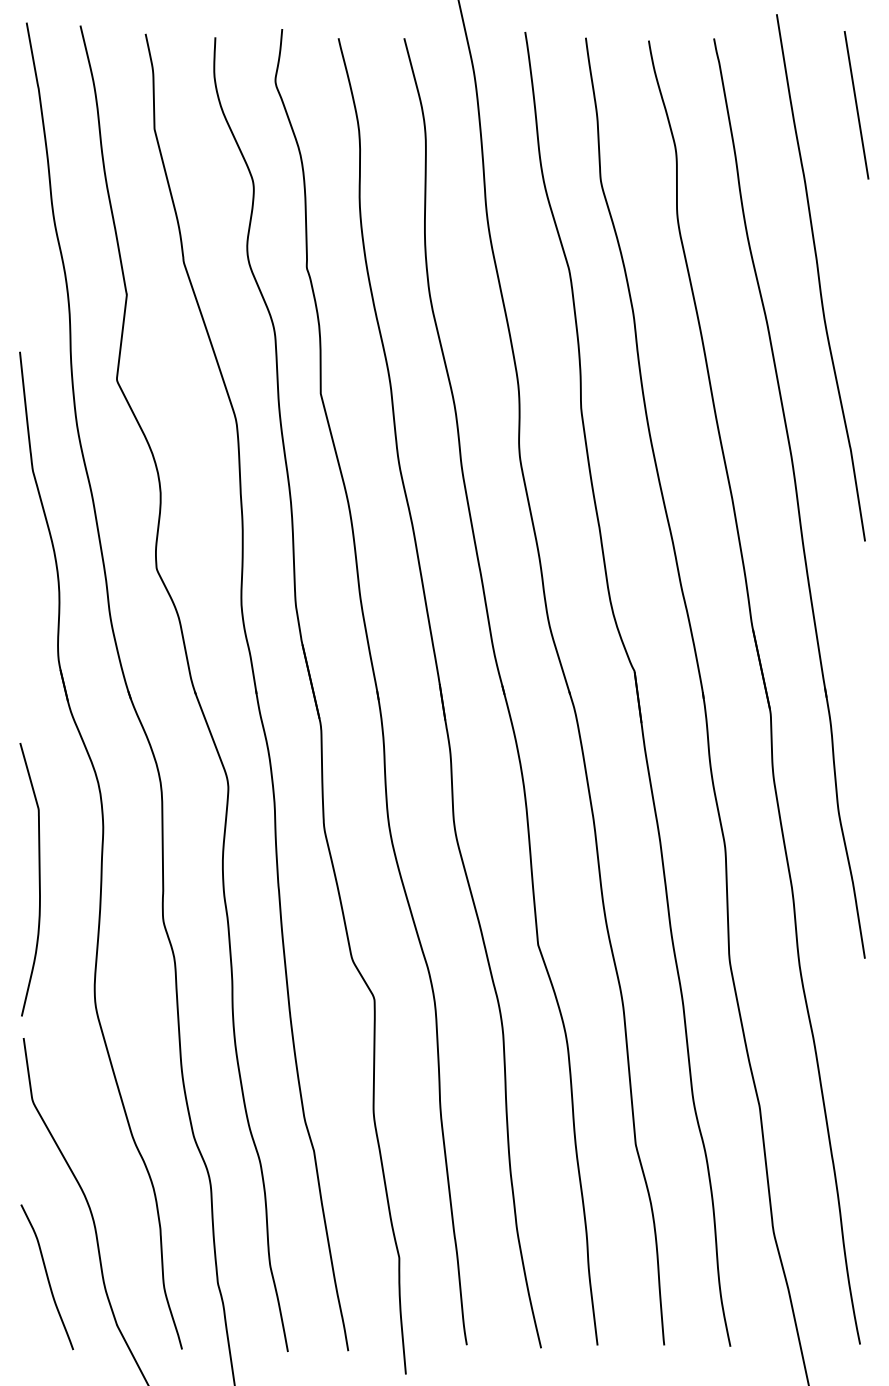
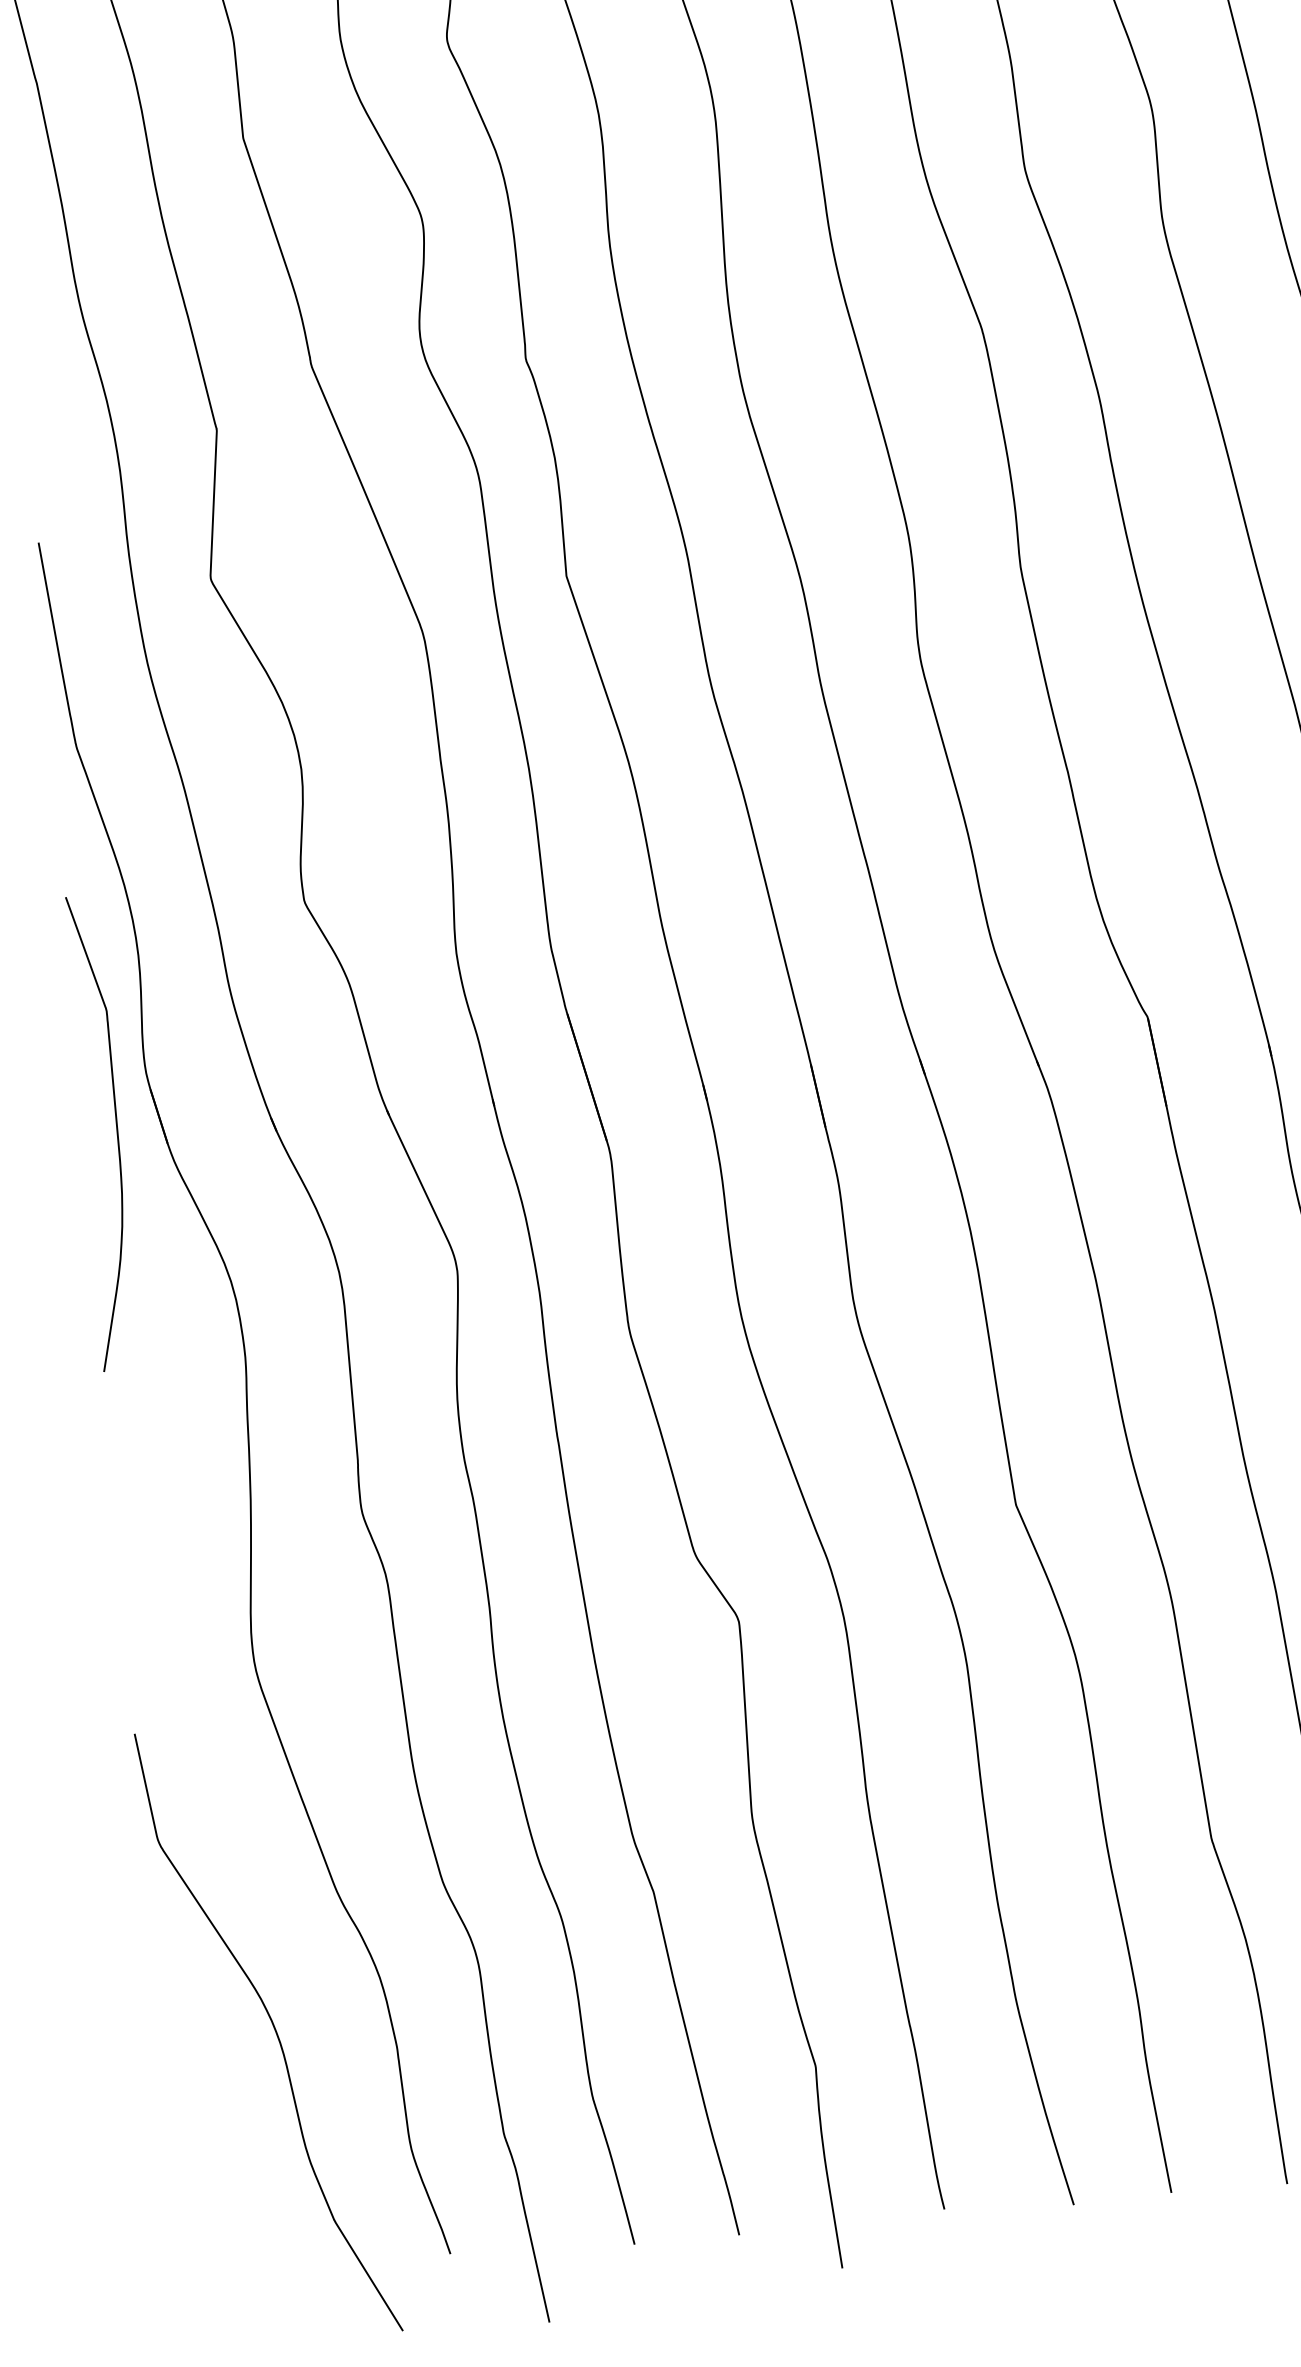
curve: (38, 879) -> (115, 1131), moved
curve: (46, 1277) -> (205, 2146), removed

